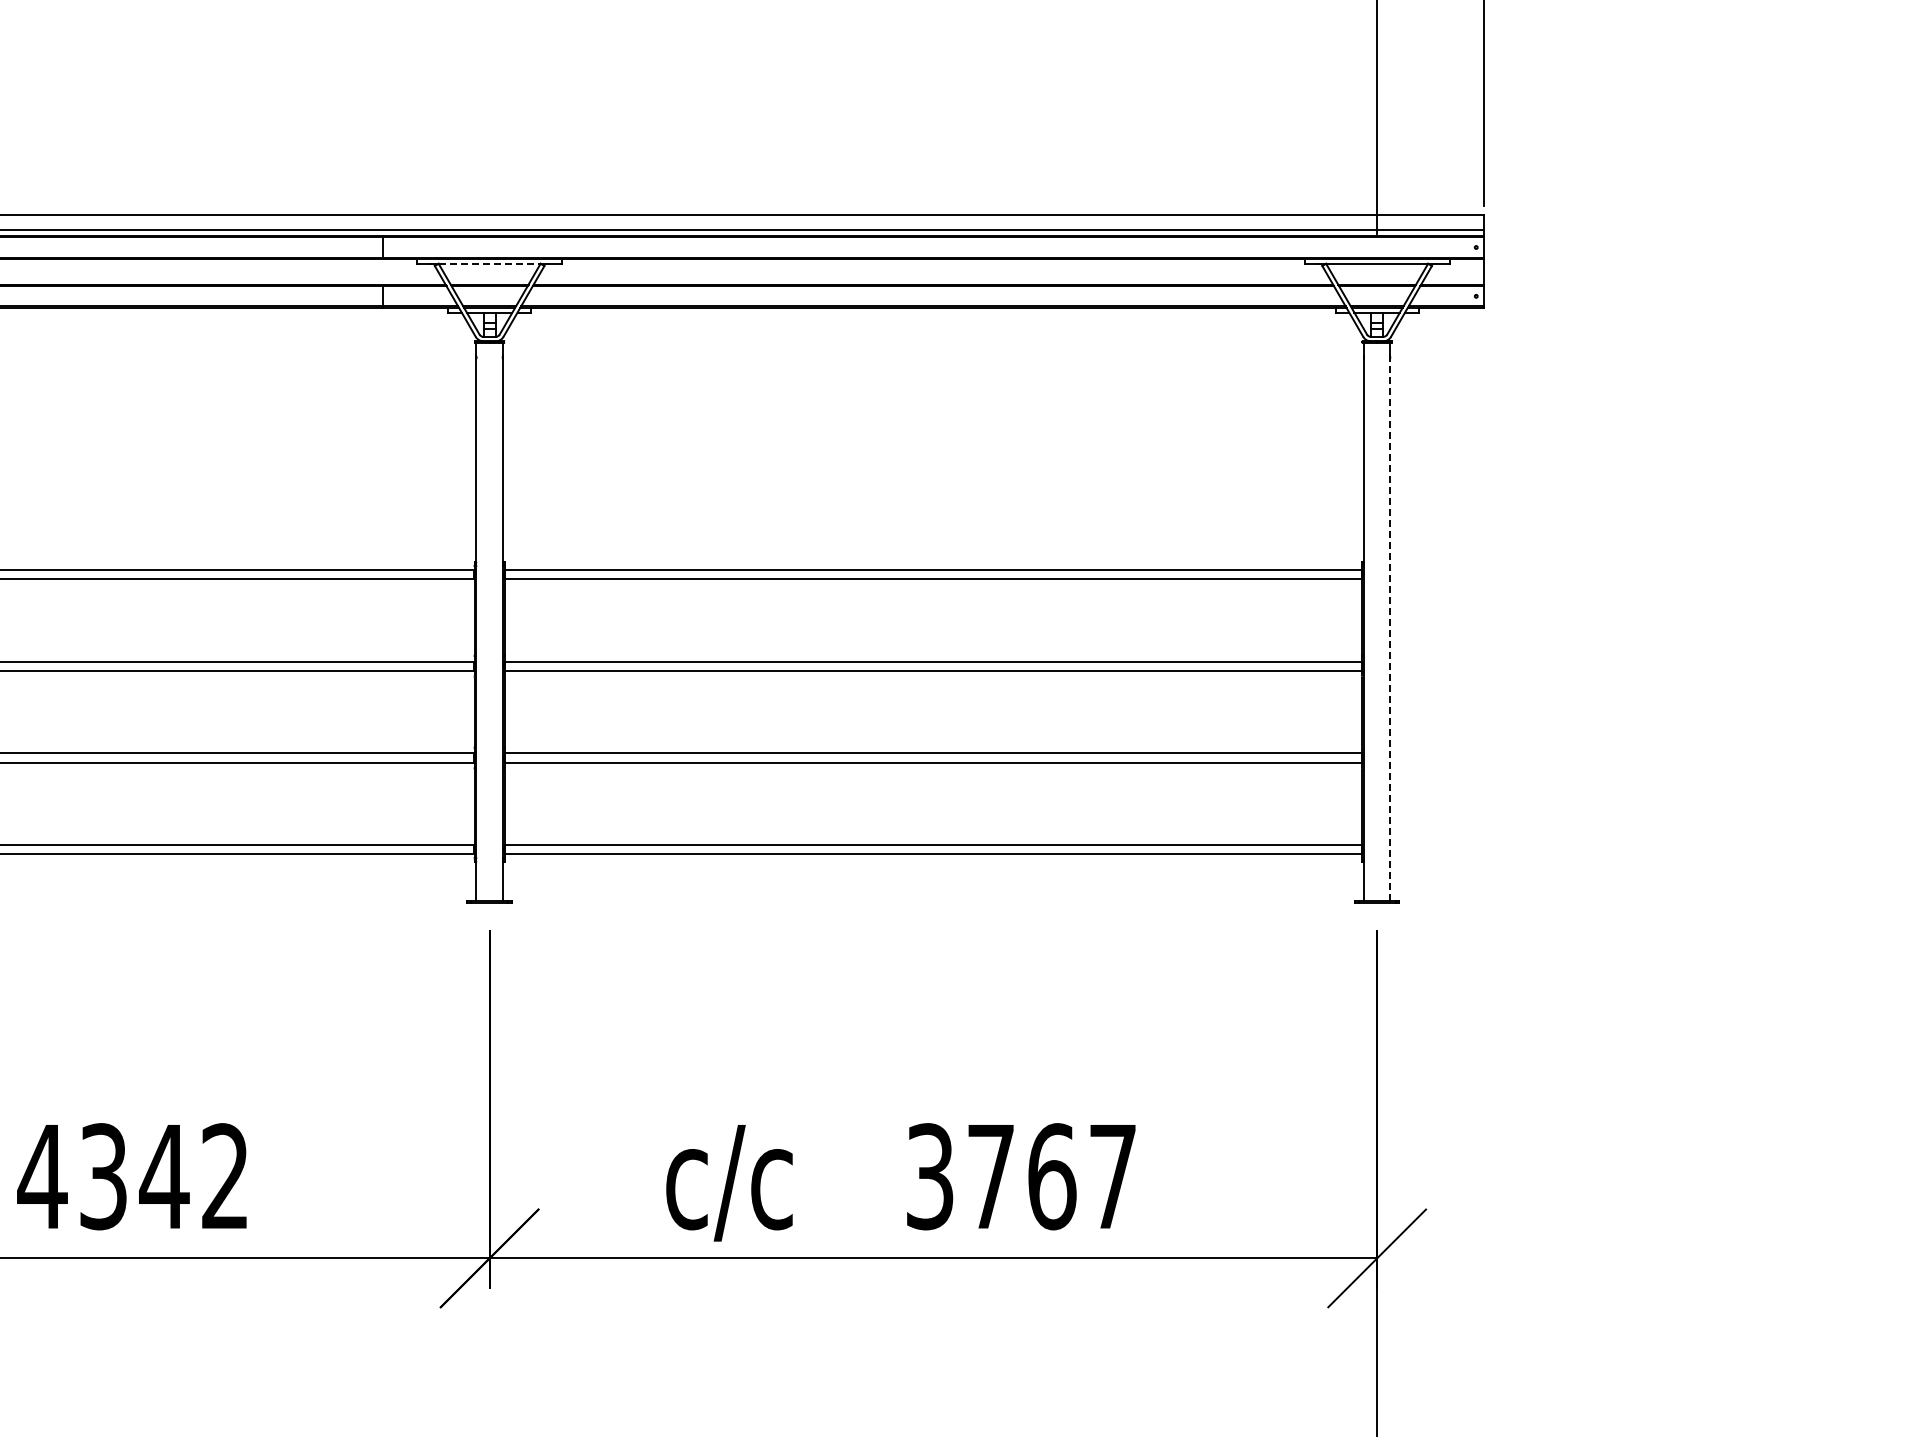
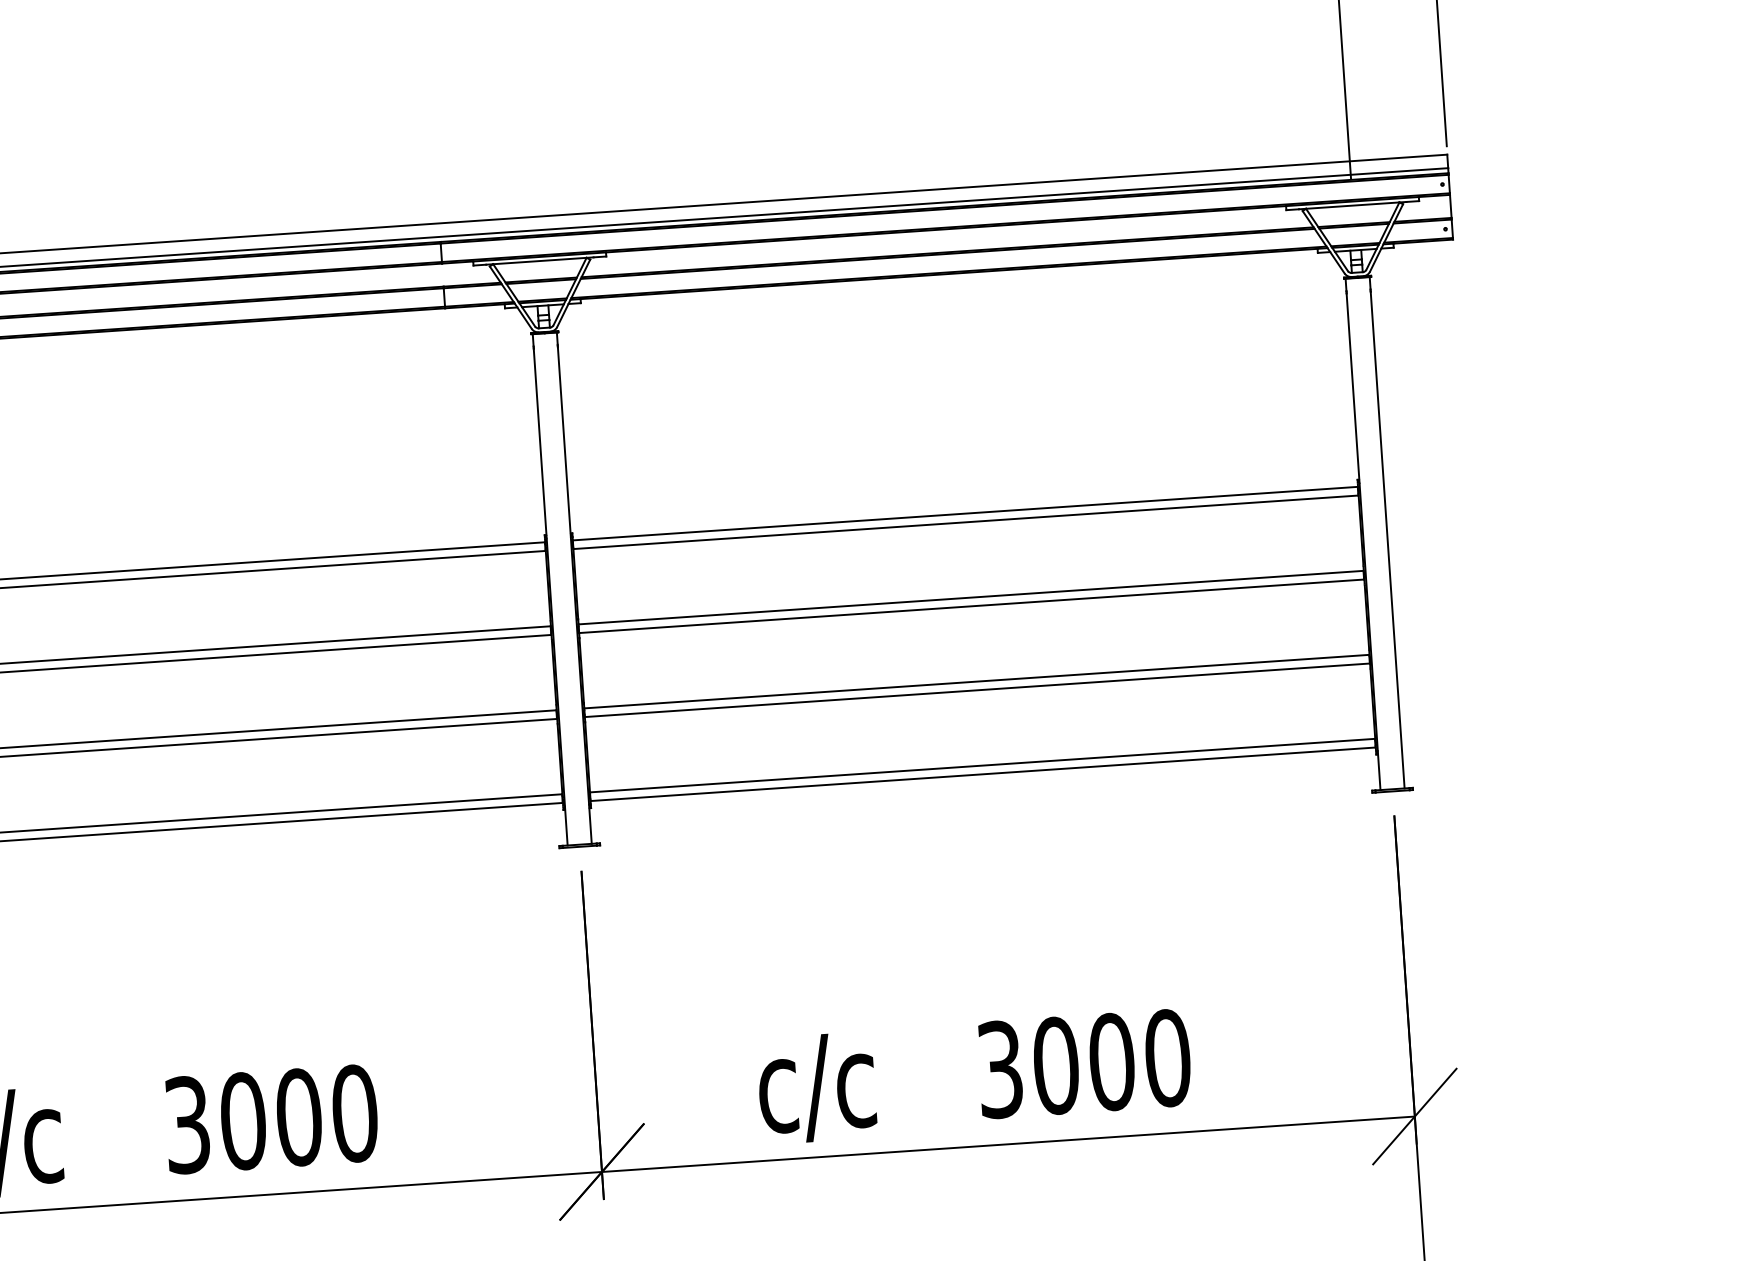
line: (489, 263) -> (539, 260), dashed -> solid
line: (1390, 630) -> (1387, 540), dashed -> solid
text: (133, 1176) -> (270, 1119), 4342 -> 3000
text: (1052, 1176) -> (1112, 1061), 3767 -> 3000

